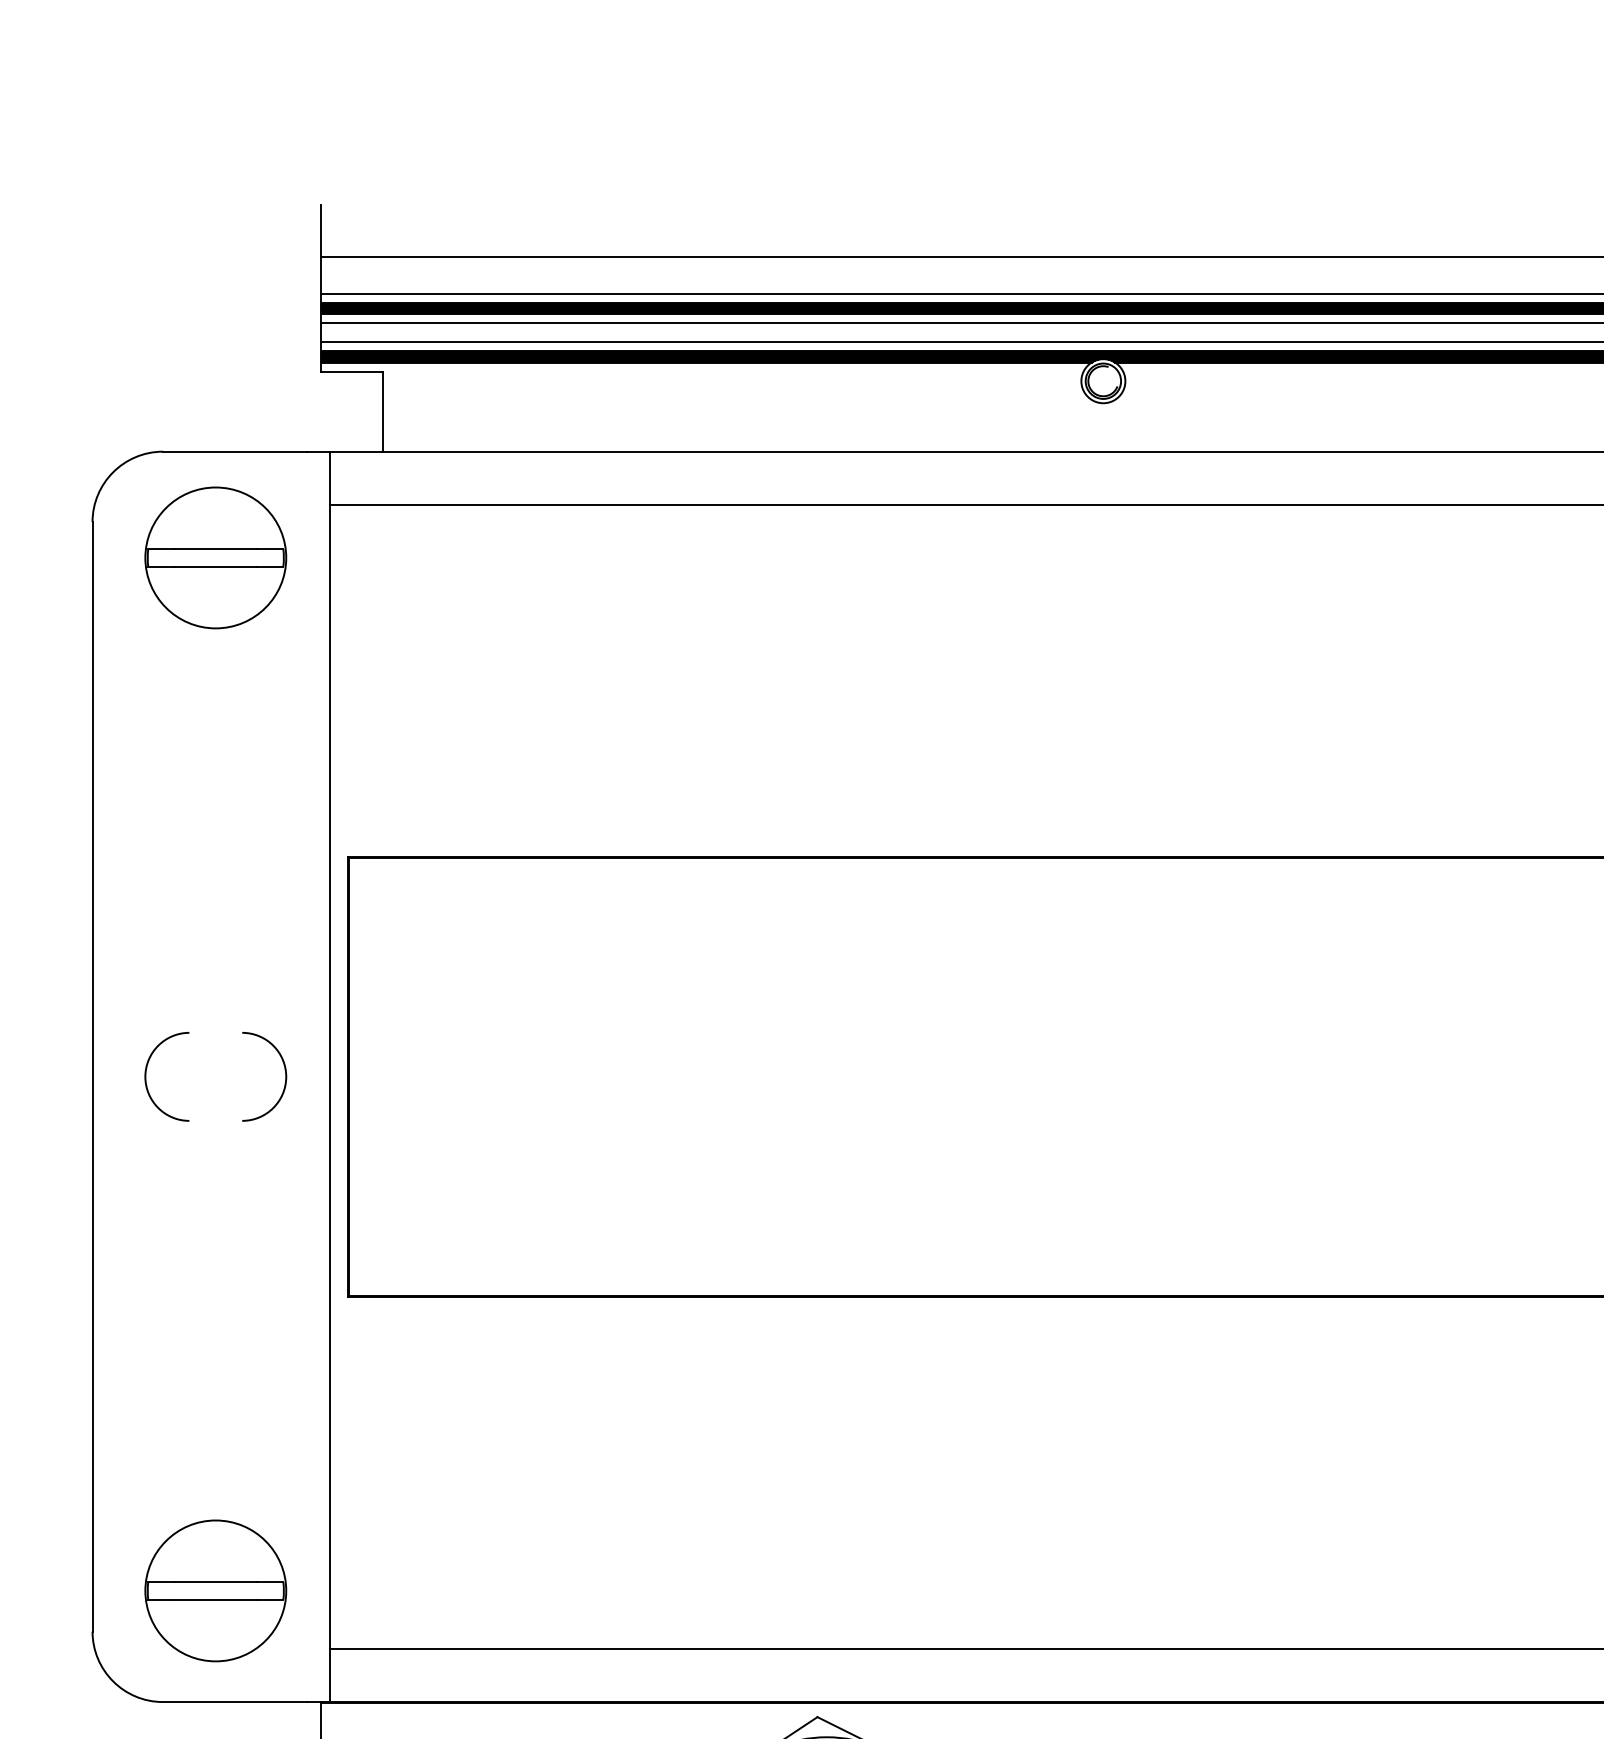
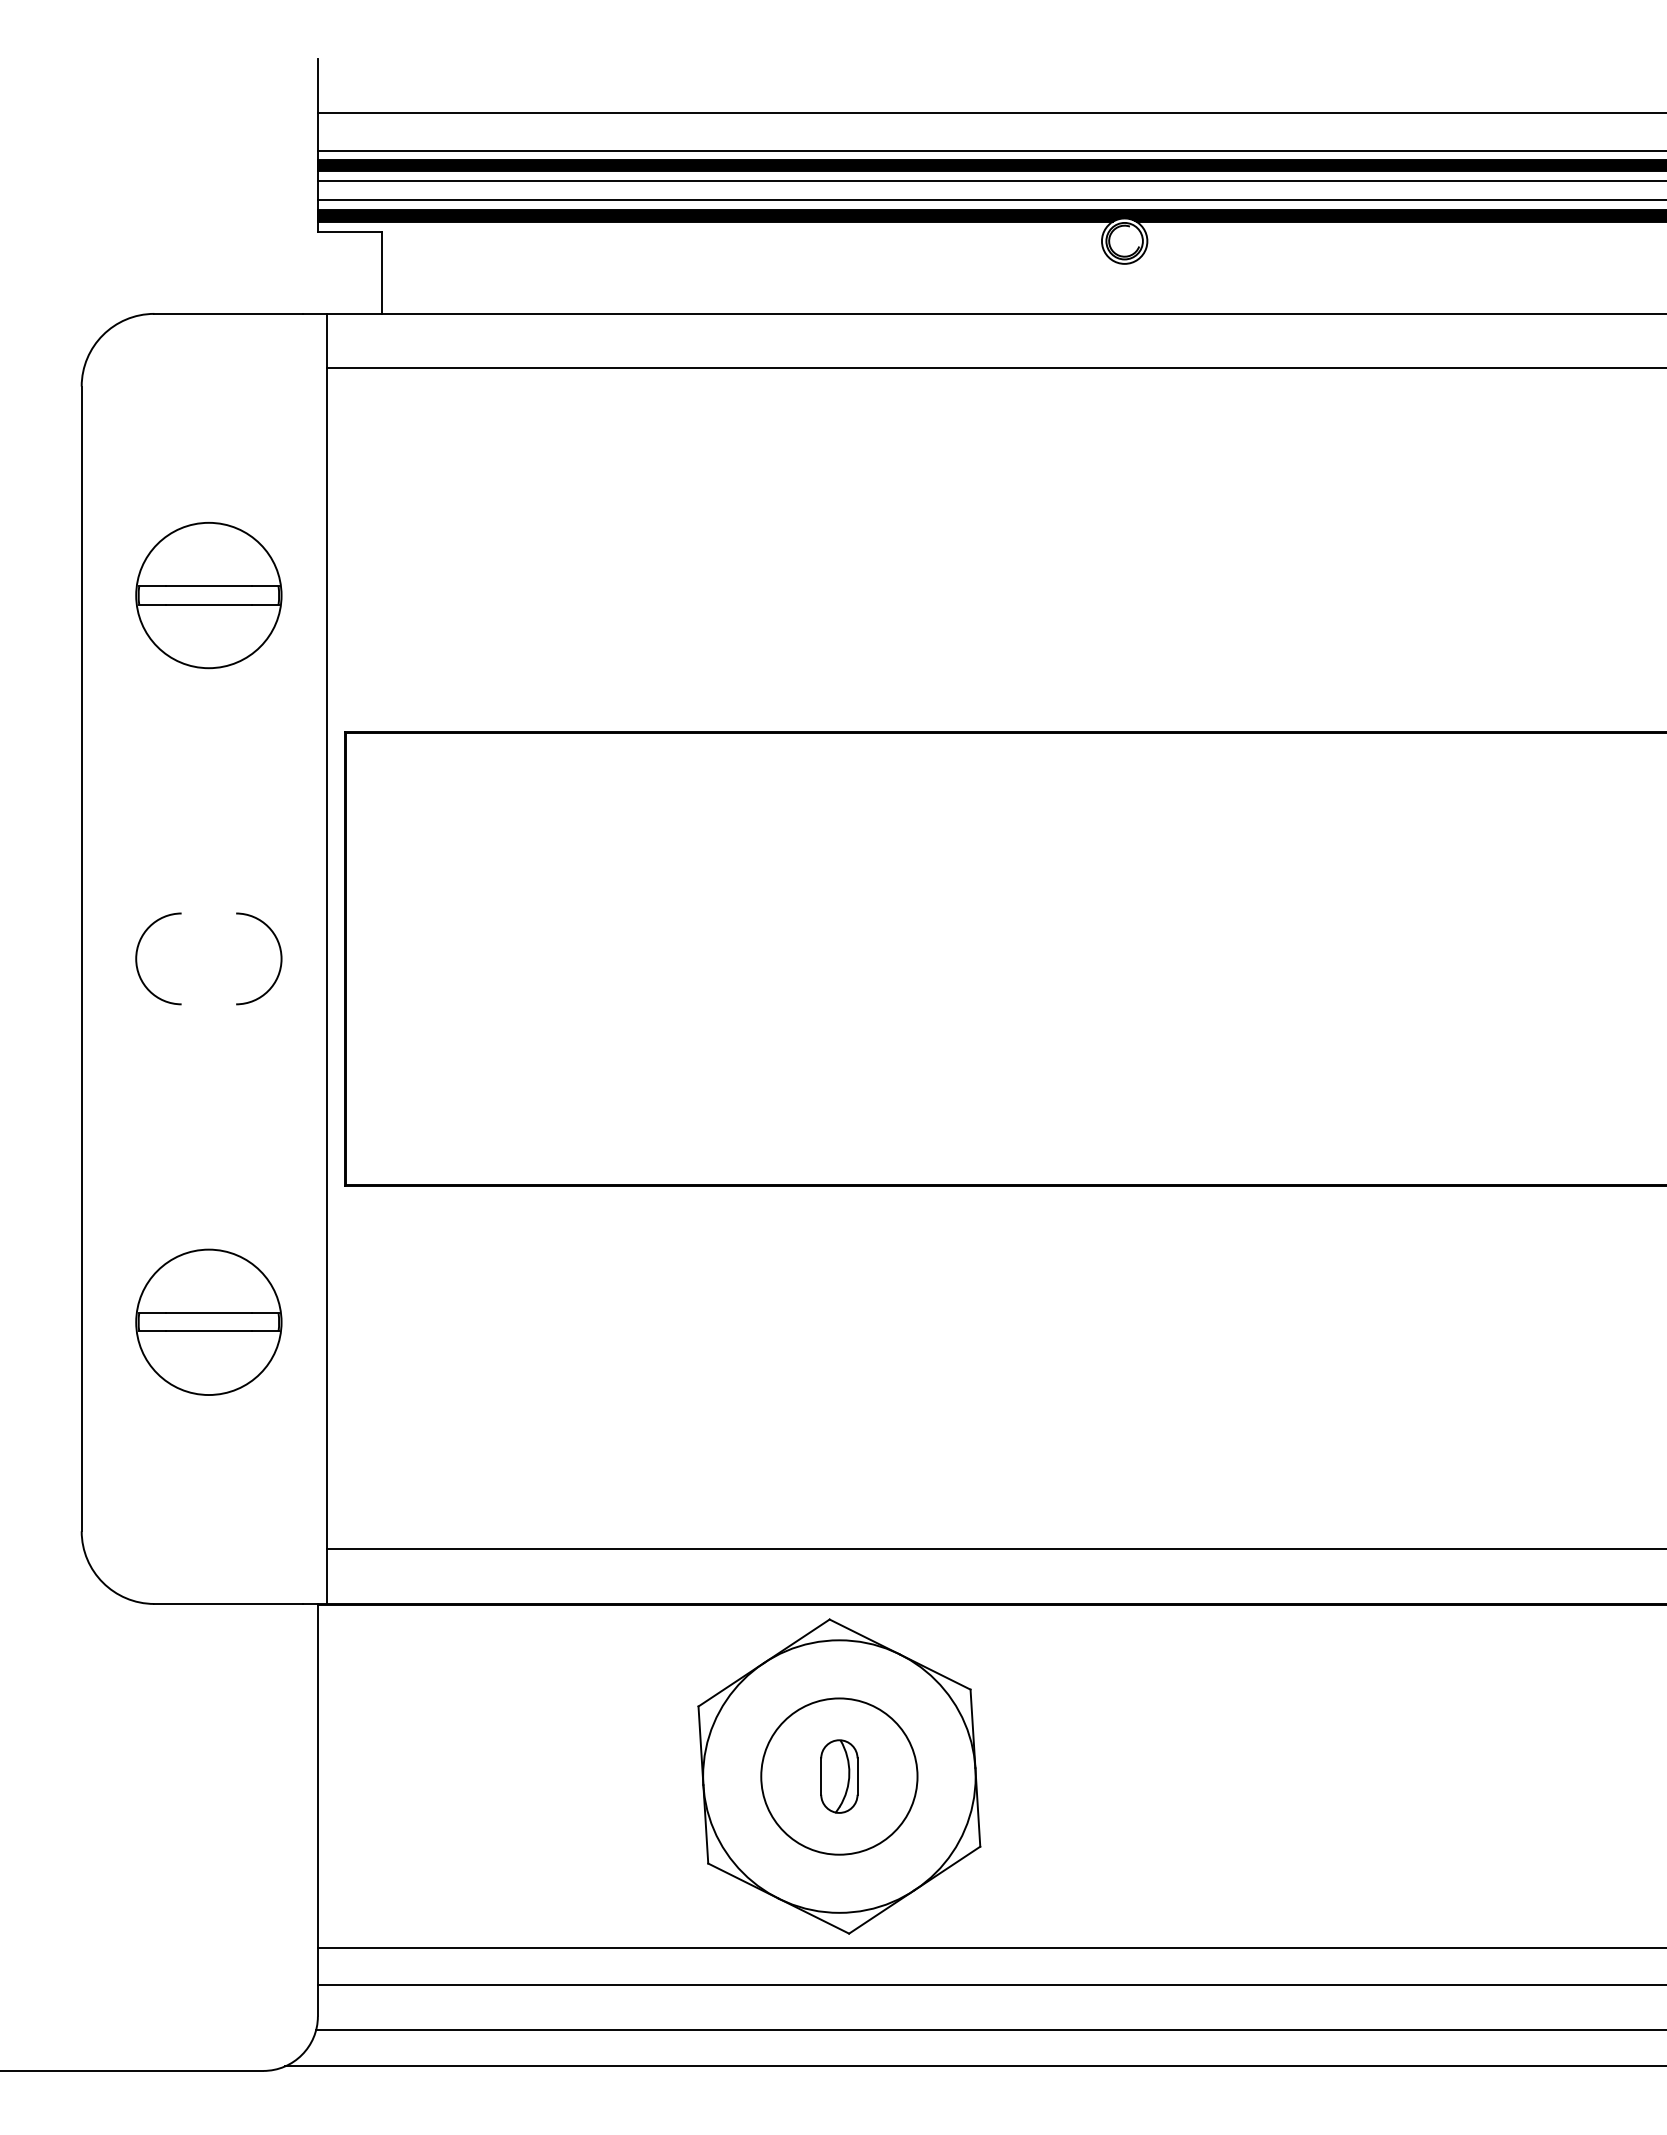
part: (215, 557) -> (208, 595), moved
part: (215, 1590) -> (208, 1321), moved

